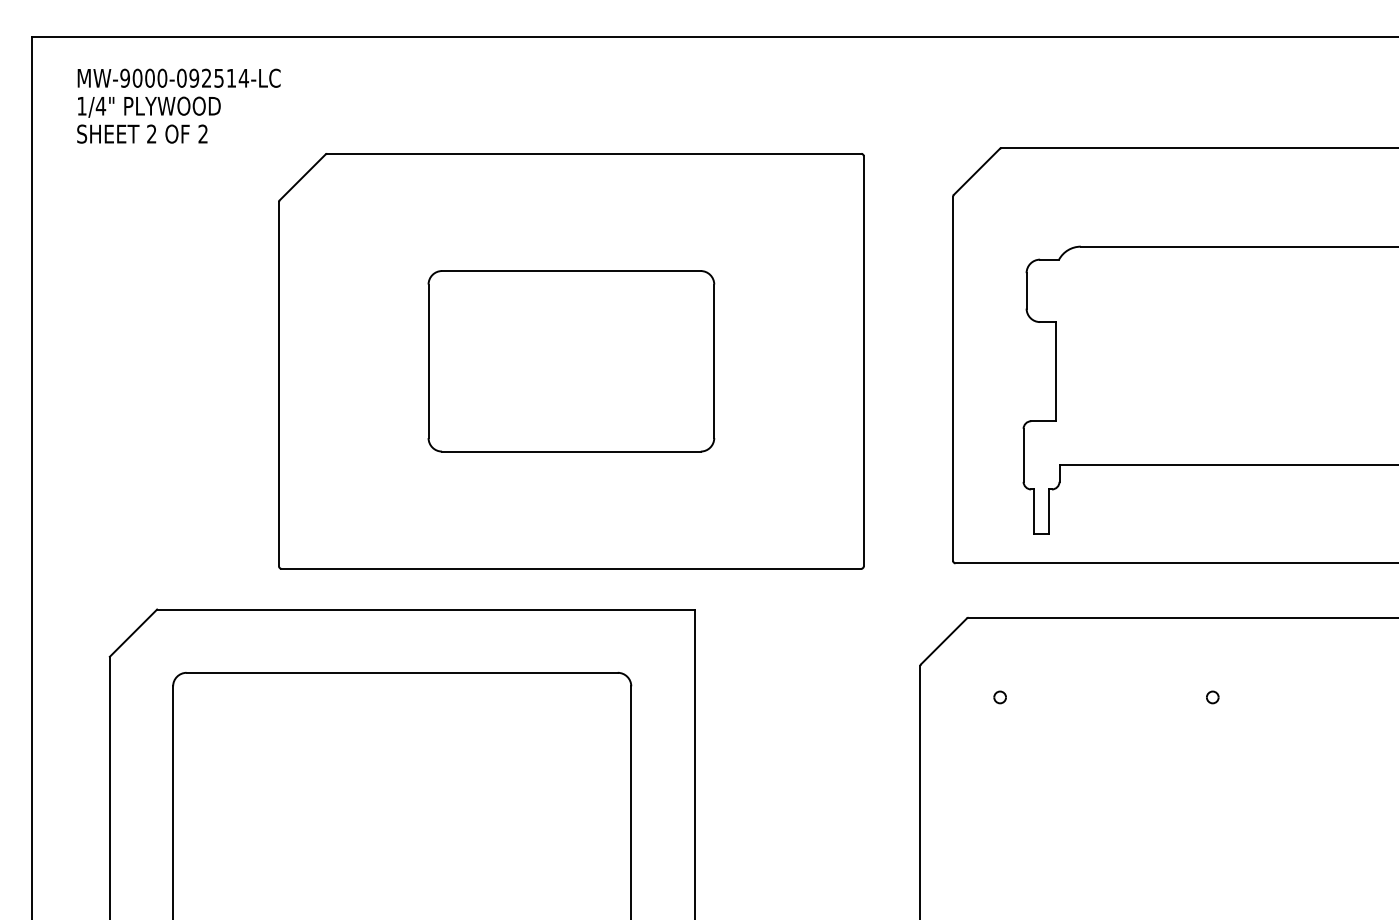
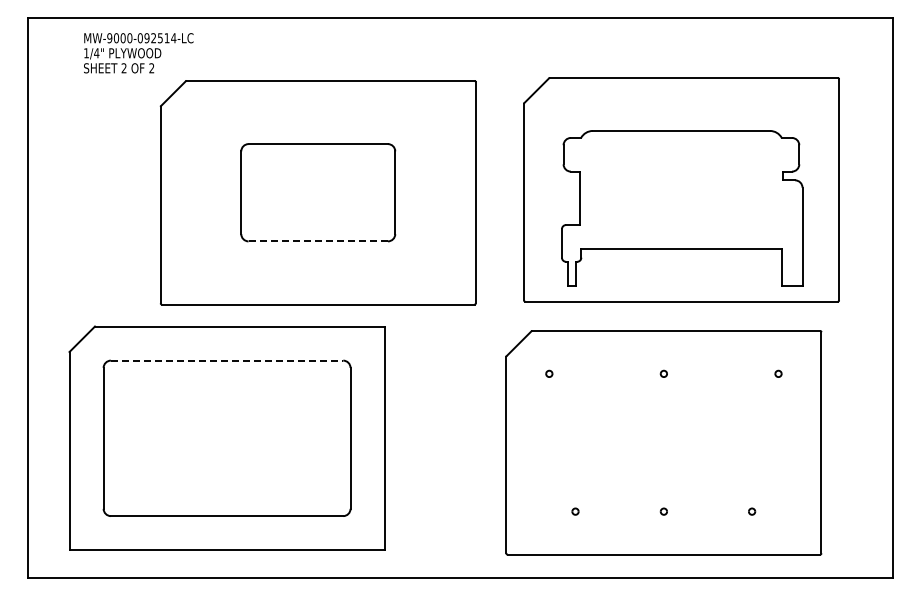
text: (178, 106) -> (138, 53), moved
line: (571, 451) -> (318, 241), solid -> dashed
line: (402, 672) -> (227, 360), solid -> dashed

